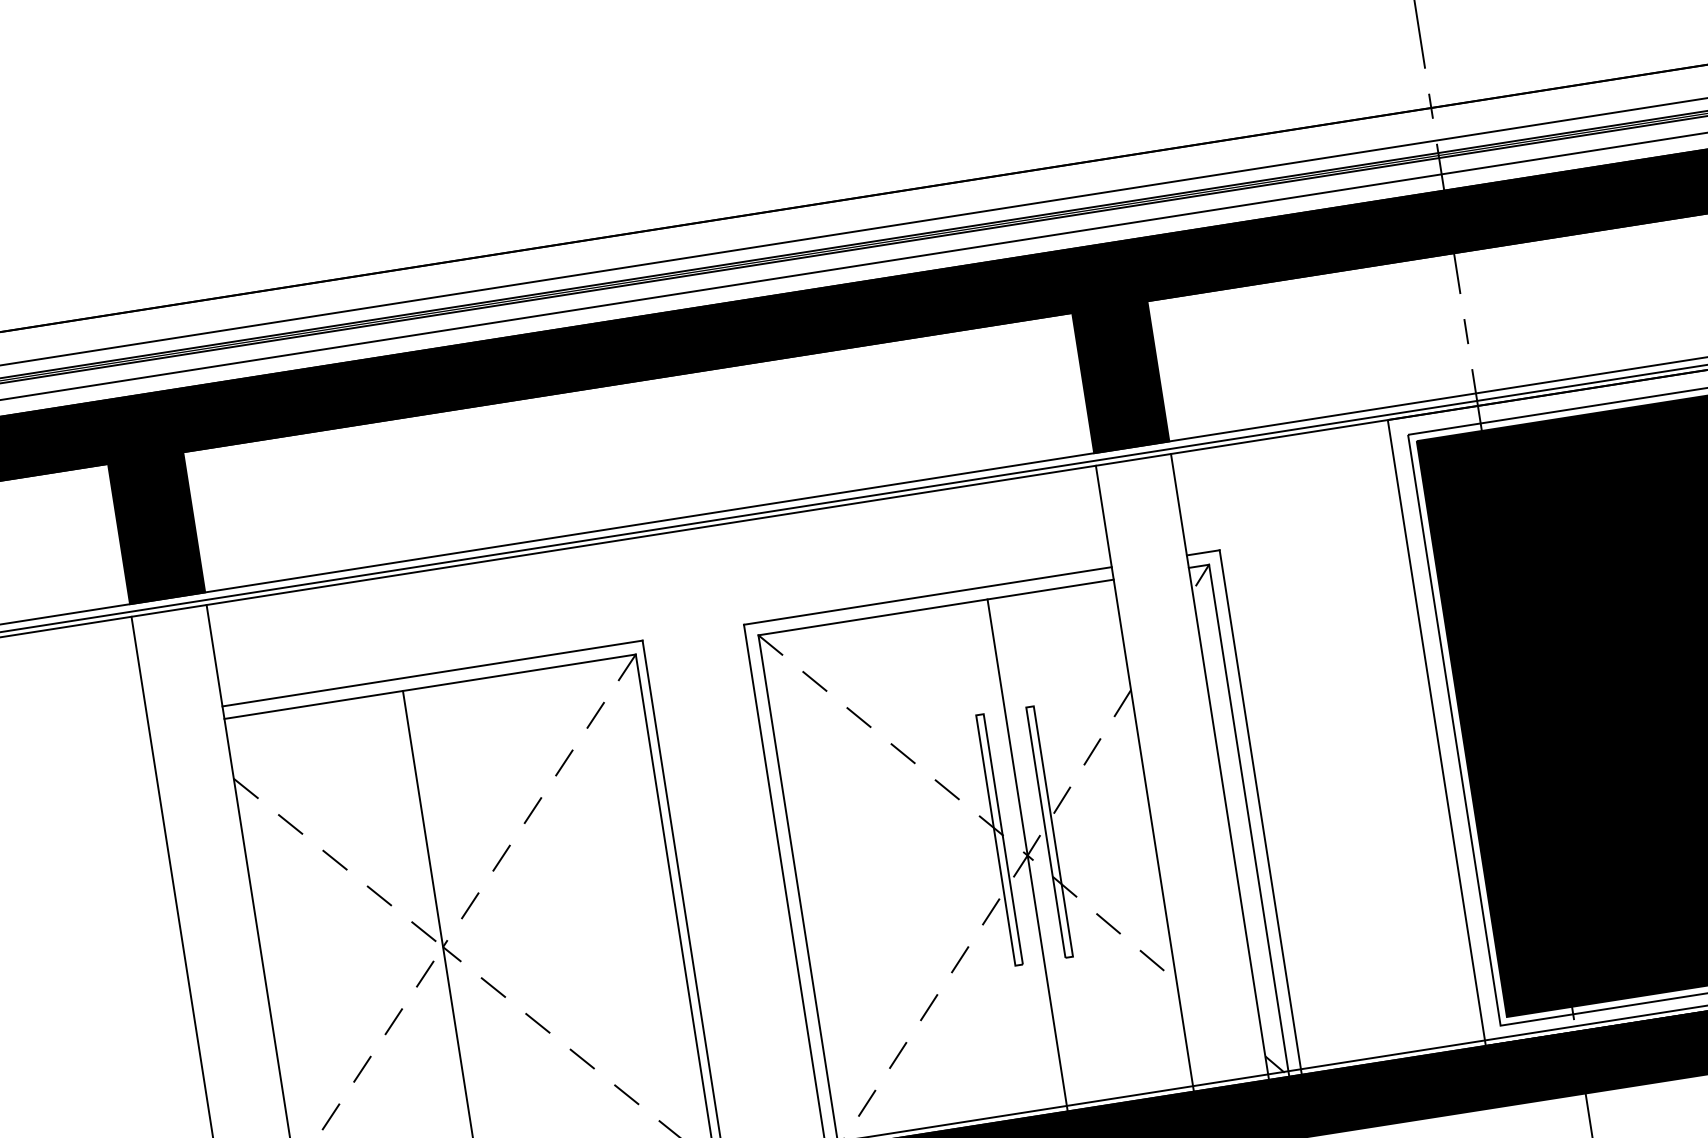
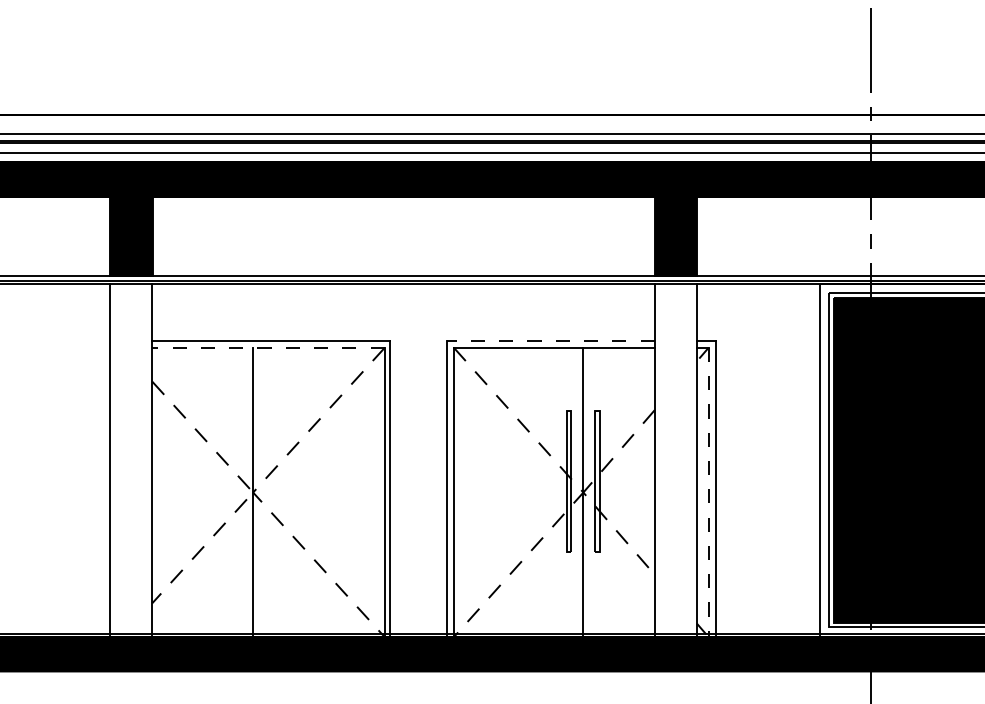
line: (927, 595) -> (550, 340), solid -> dashed
line: (430, 686) -> (268, 347), solid -> dashed
line: (1249, 820) -> (708, 492), solid -> dashed

